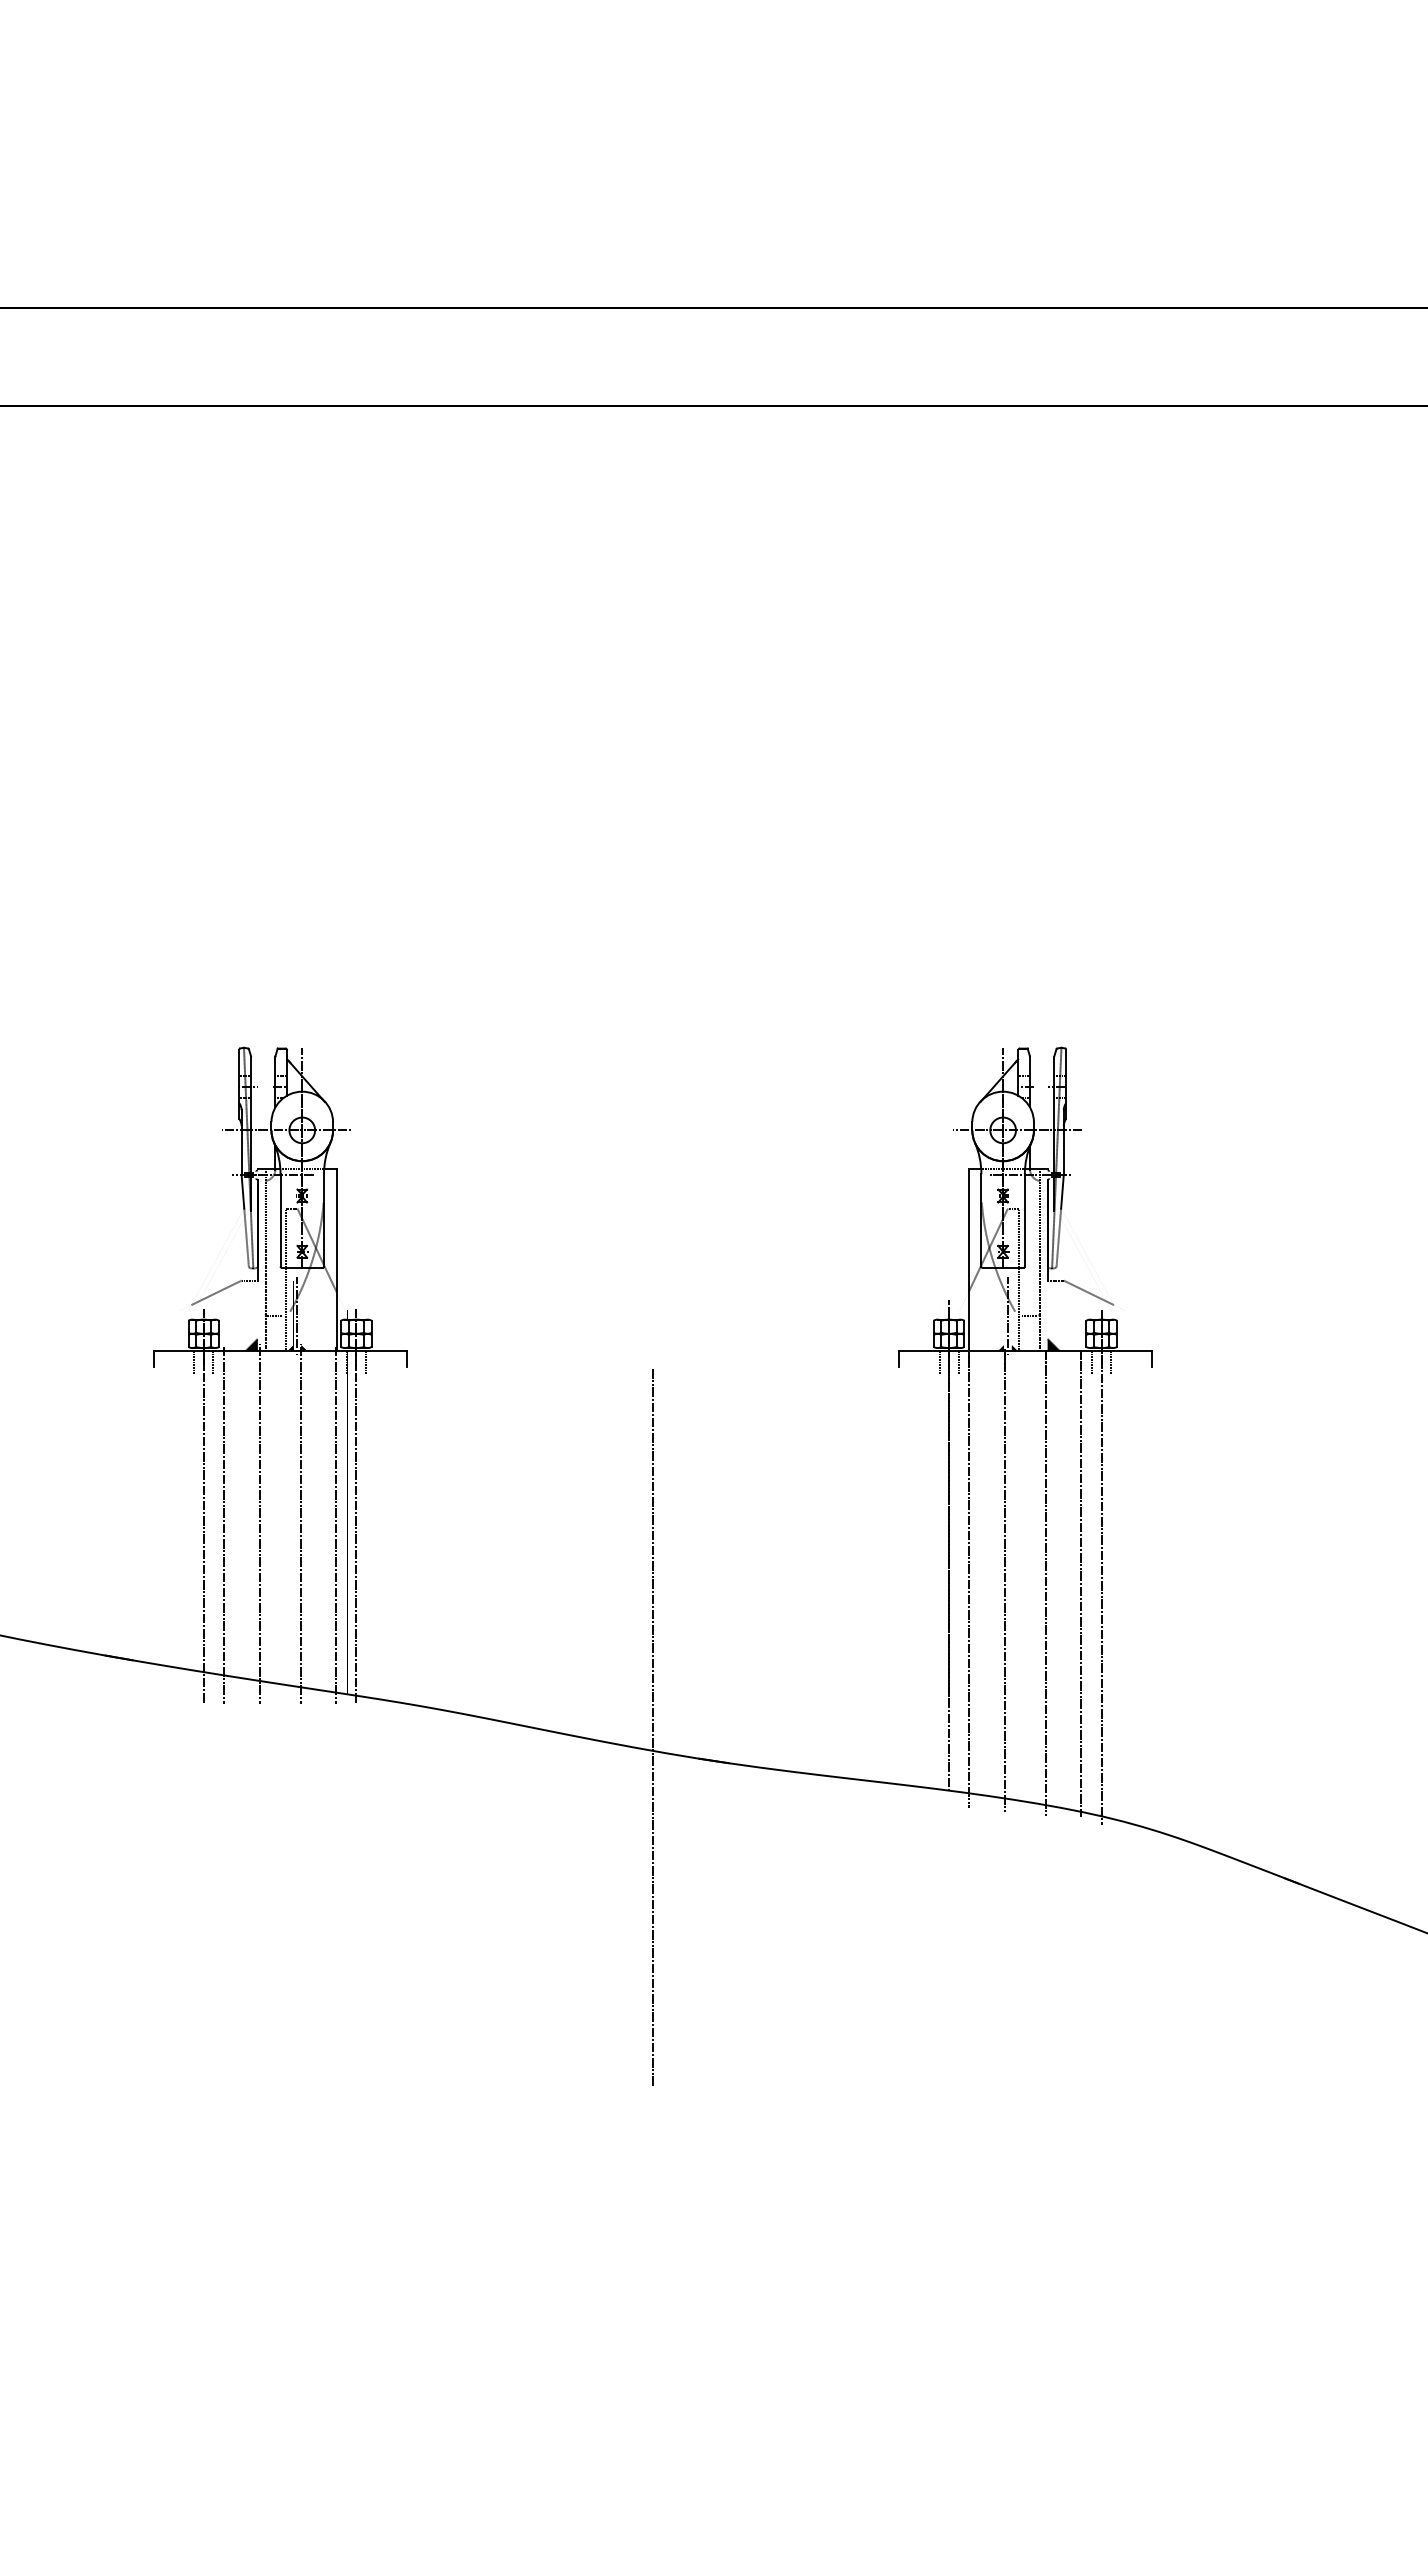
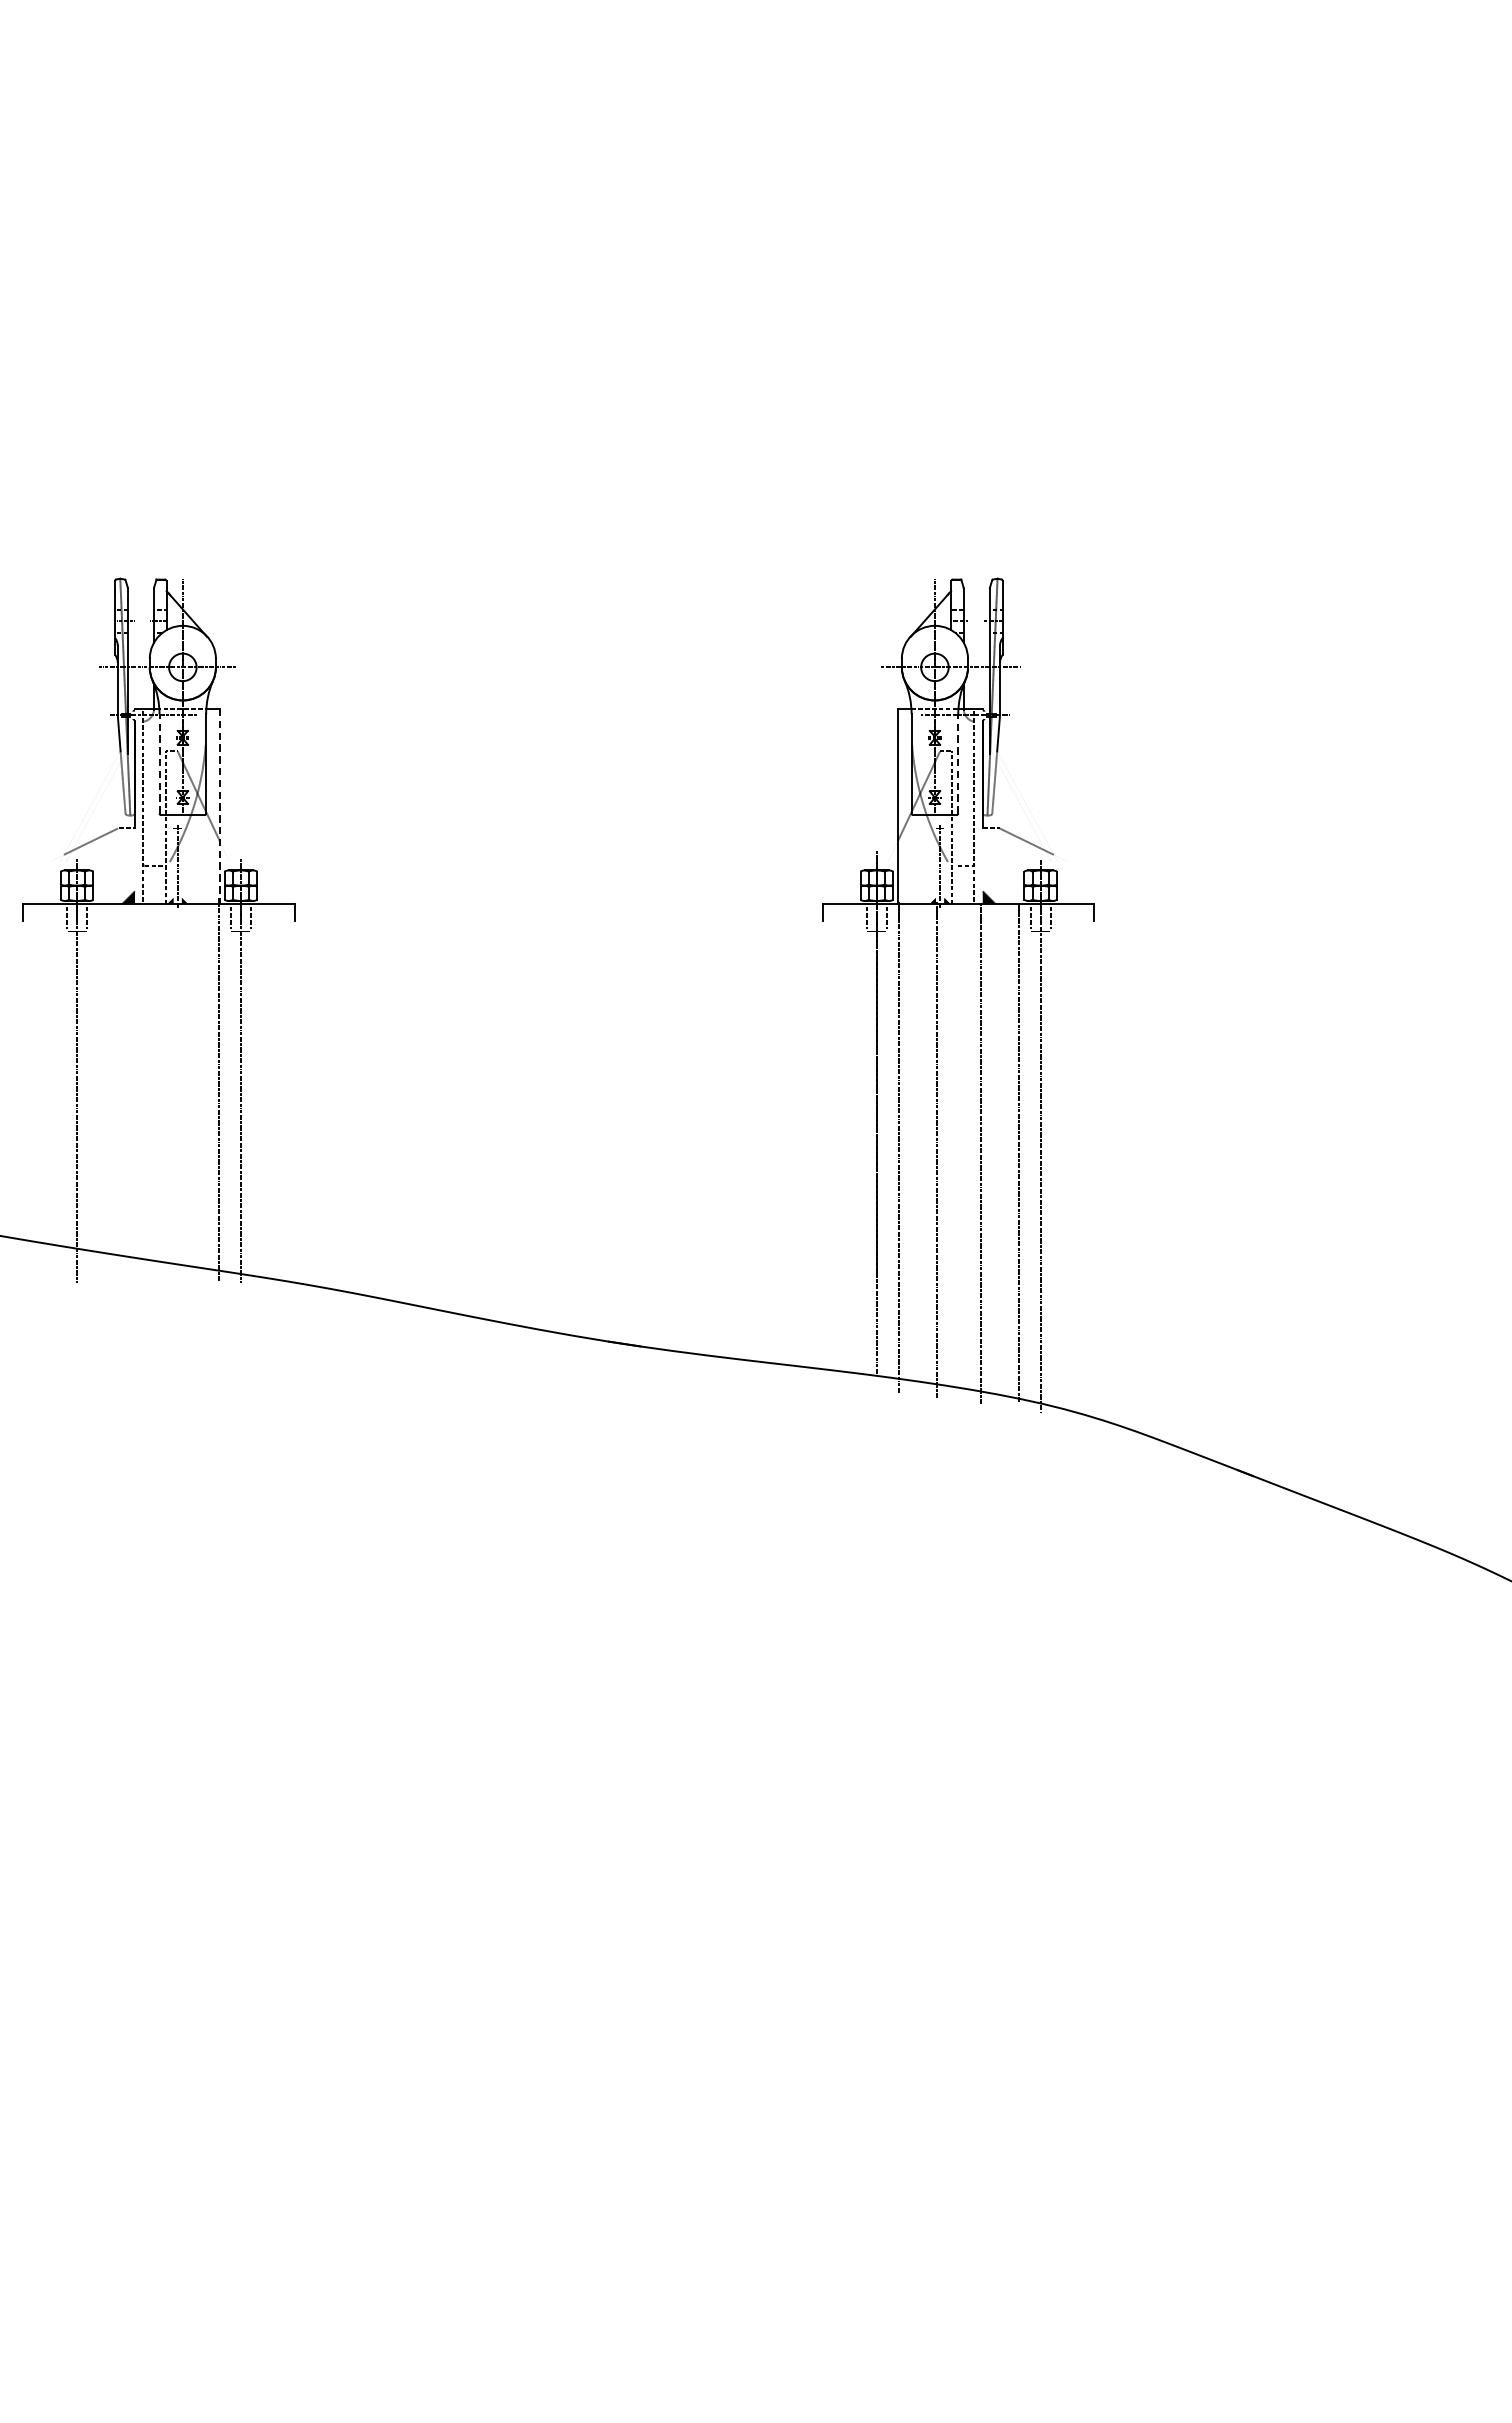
line: (280, 1219) -> (159, 763), solid -> dashed
line: (1024, 1219) -> (957, 763), solid -> dashed
line: (336, 1259) -> (219, 805), solid -> dashed
line: (259, 1523) -> (136, 1089), removed
line: (300, 1524) -> (180, 1090), removed
line: (224, 1525) -> (99, 1091), removed
line: (652, 1725) -> (558, 1305), removed

